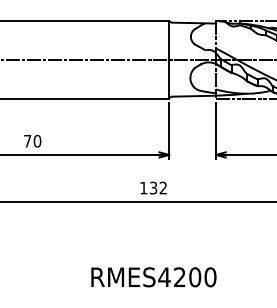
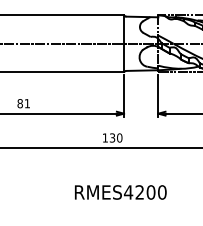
text: (32, 141) -> (23, 103), 70 -> 81
text: (163, 187) -> (119, 137), 132 -> 130
text: (153, 277) -> (120, 192), moved

